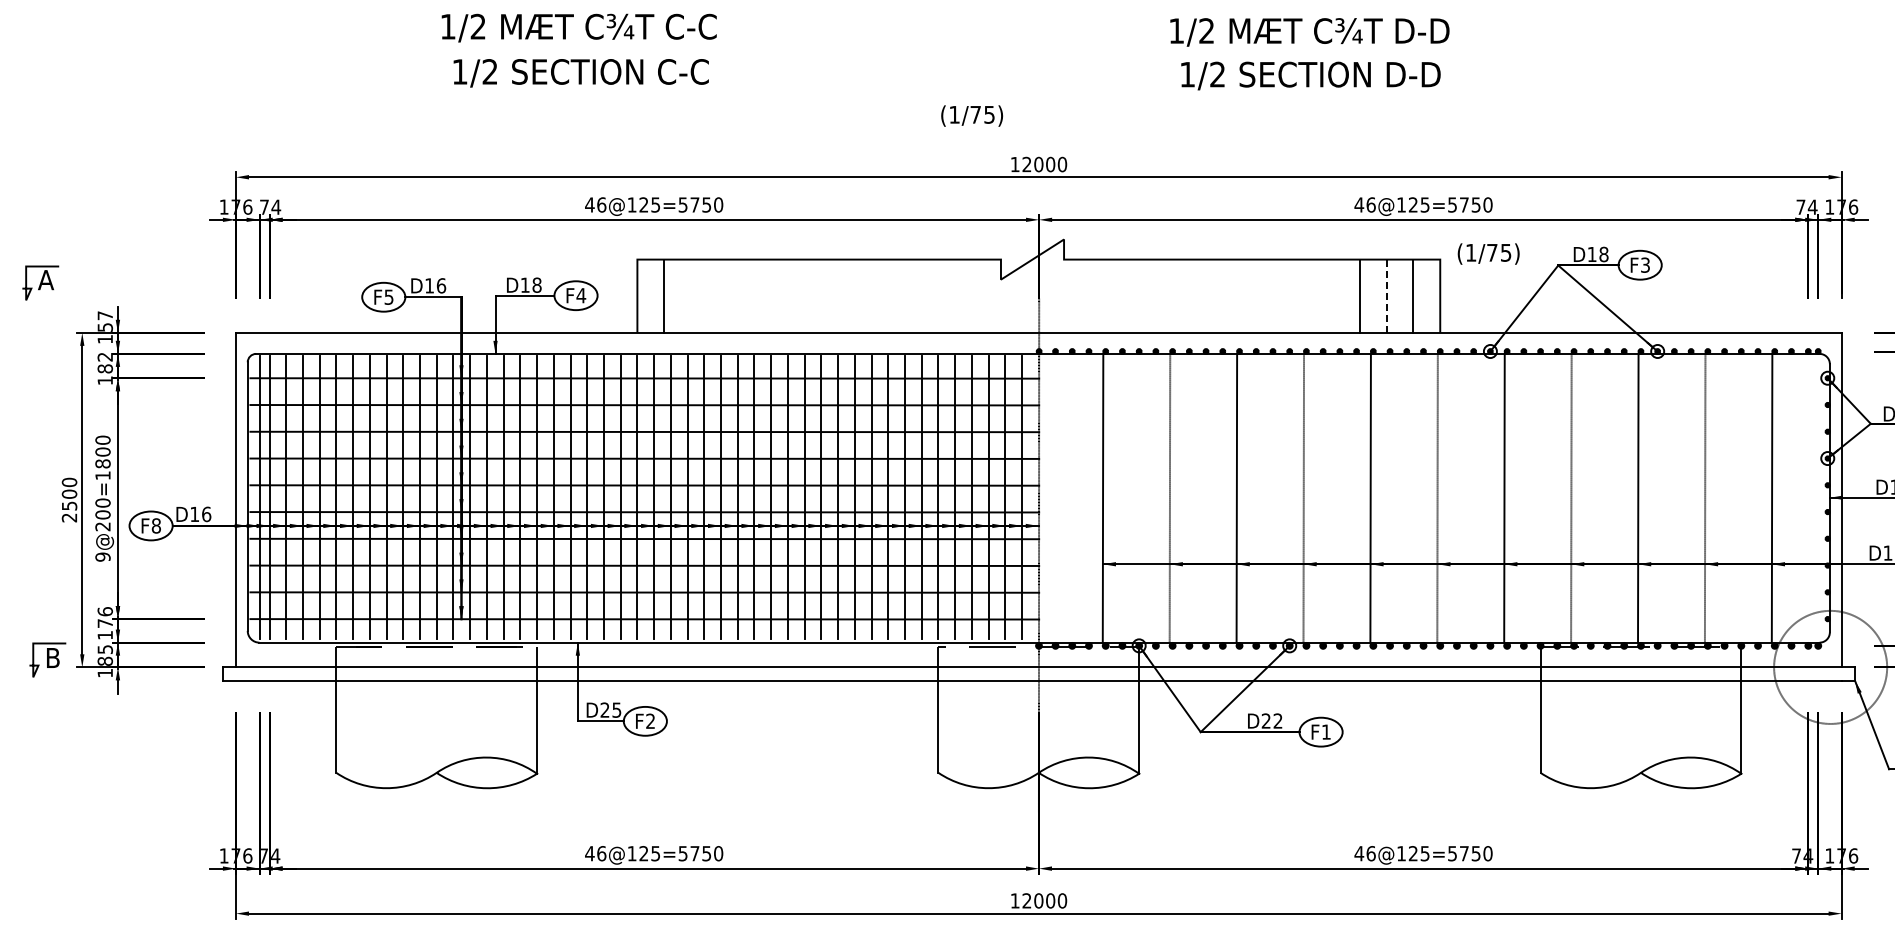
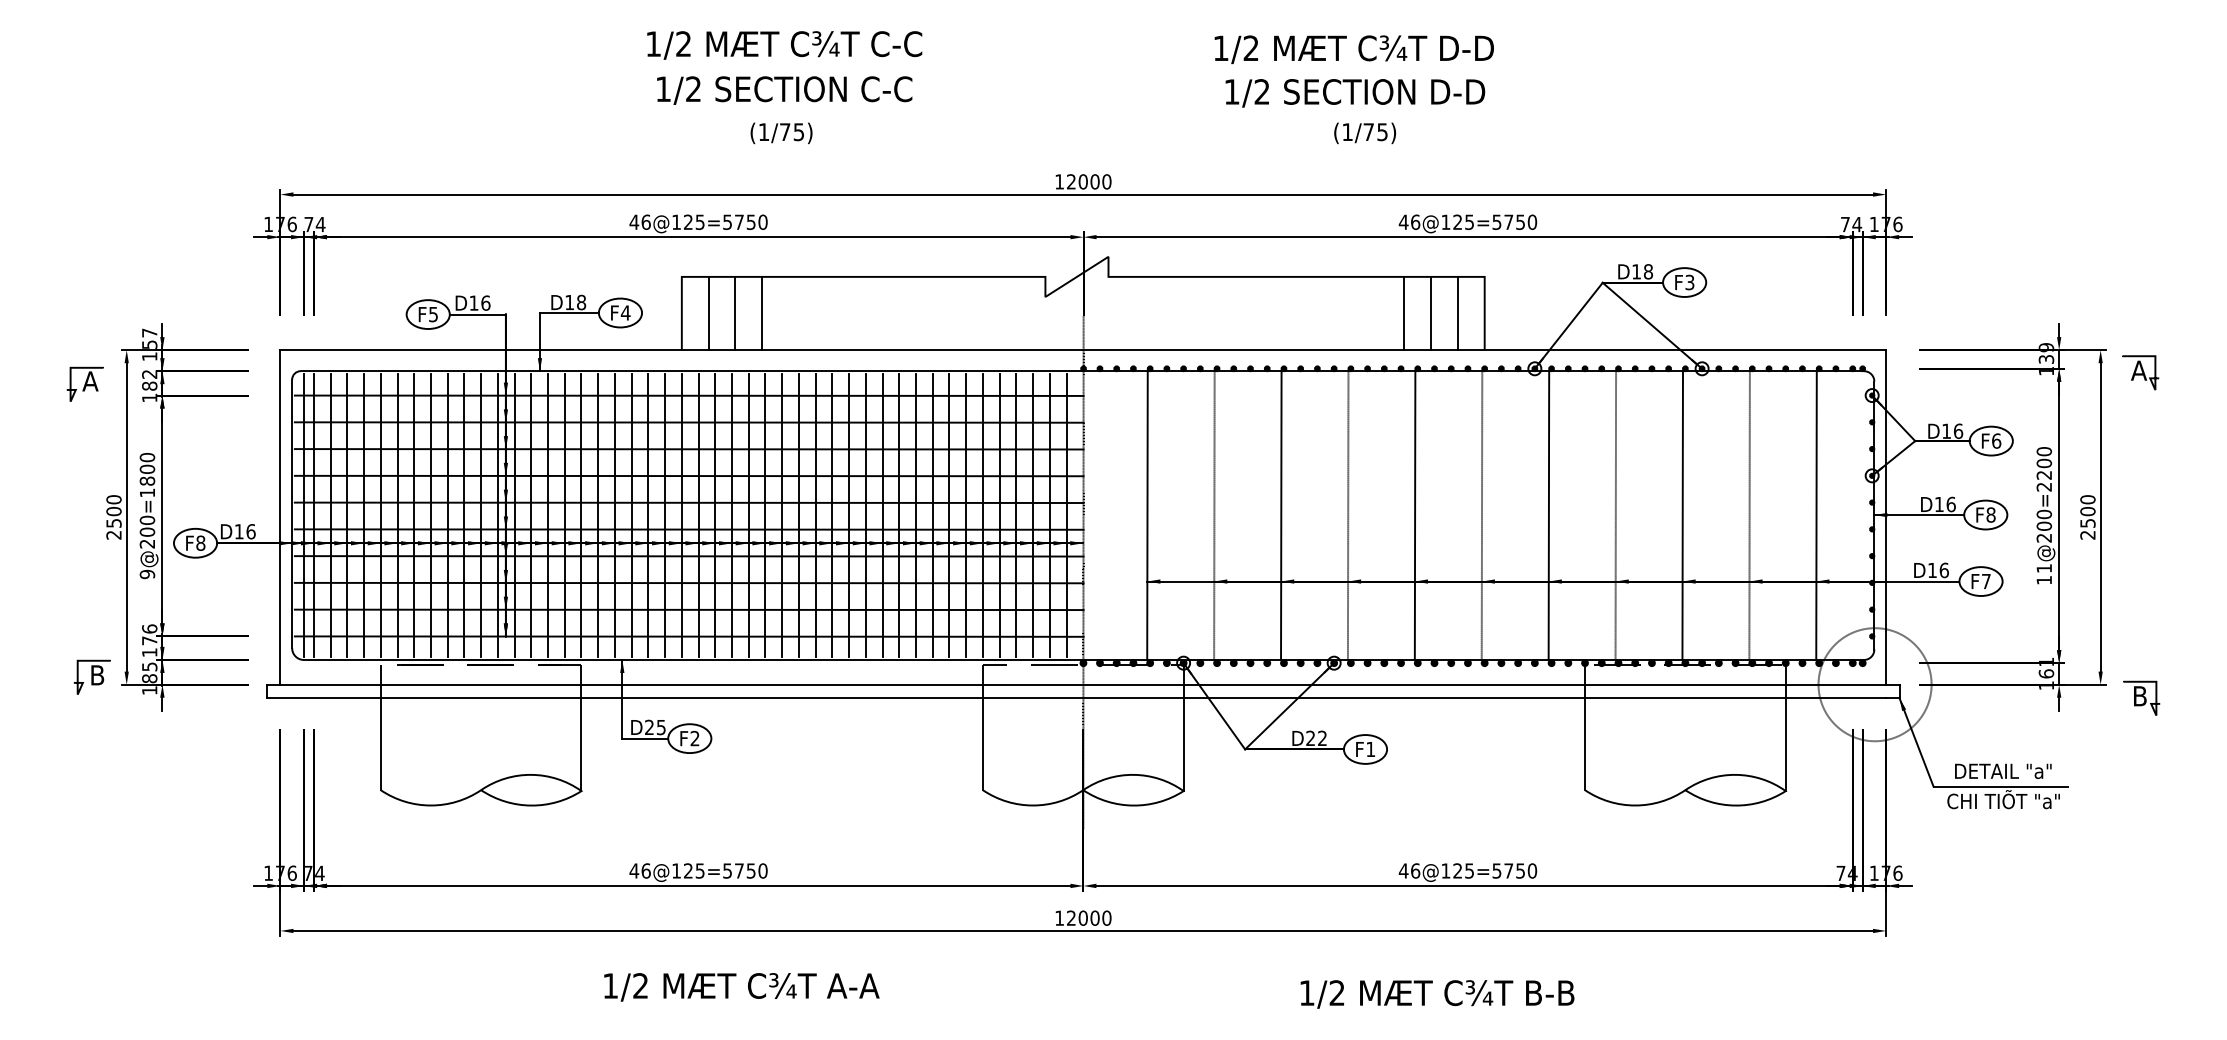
text: (579, 28) -> (784, 45), moved
text: (581, 73) -> (784, 90), moved
text: (972, 116) -> (781, 133), moved
text: (1489, 254) -> (1365, 133), moved
part: (40, 282) -> (84, 383), moved
line: (691, 296) -> (735, 313), added
line: (718, 296) -> (762, 313), added
line: (1387, 296) -> (1431, 313), dashed -> solid

